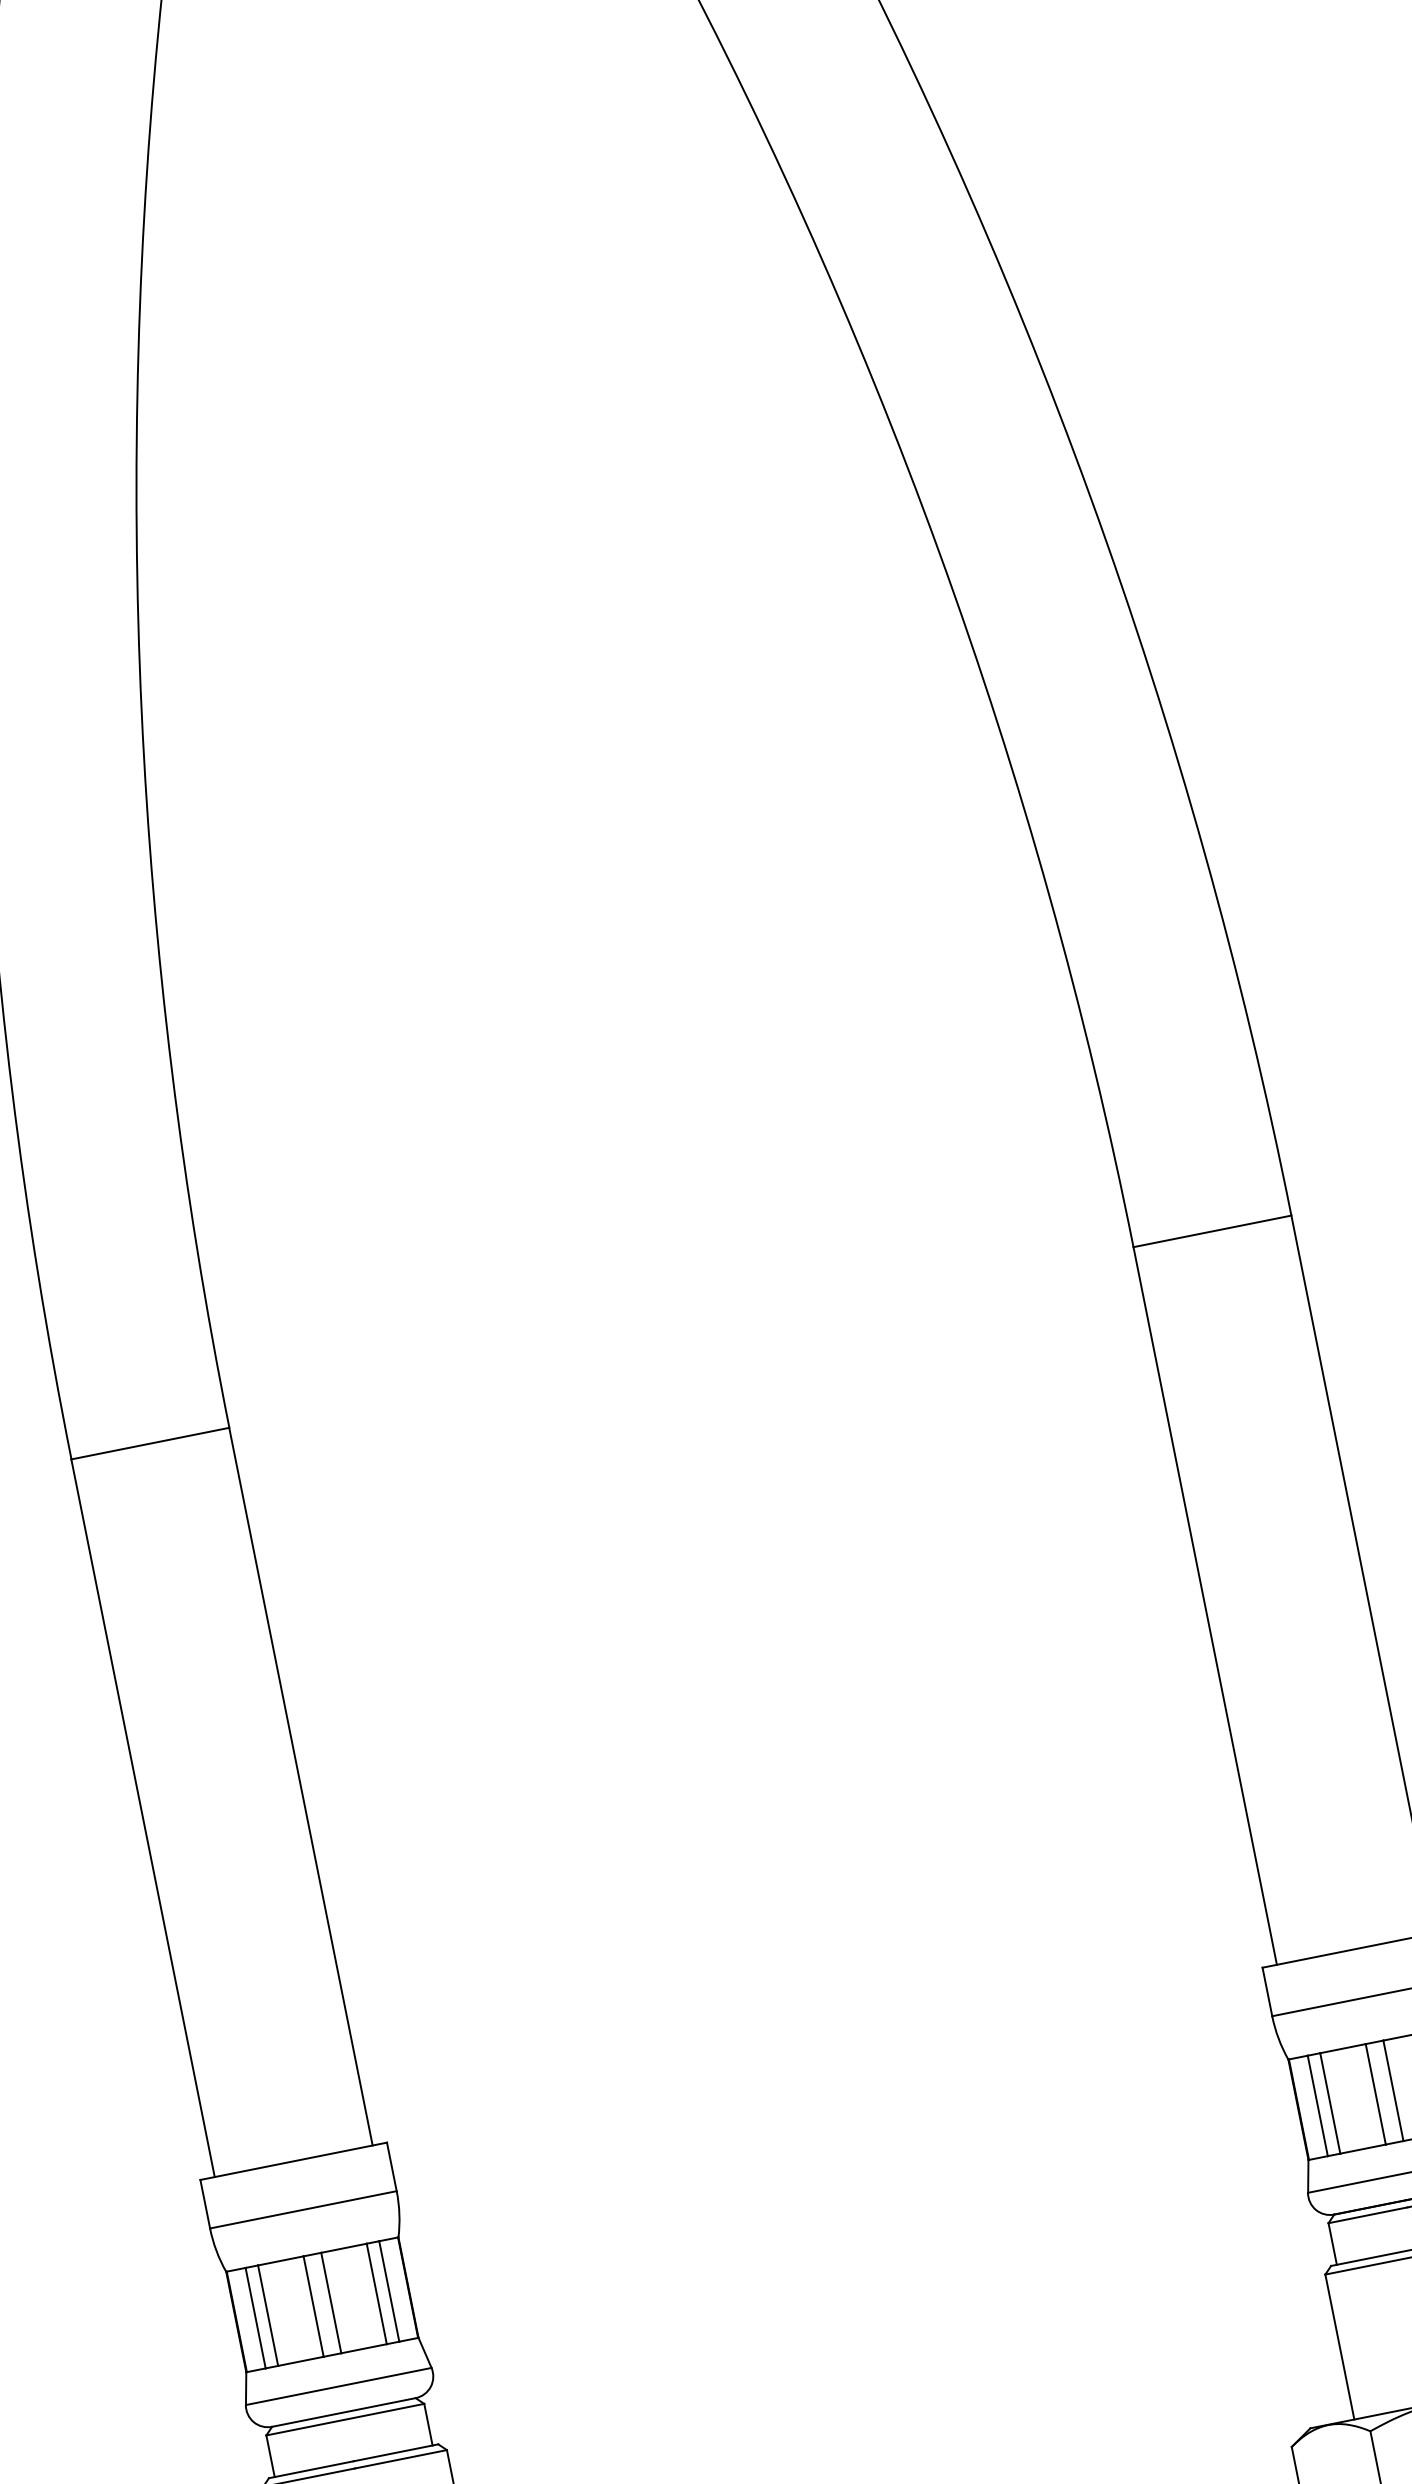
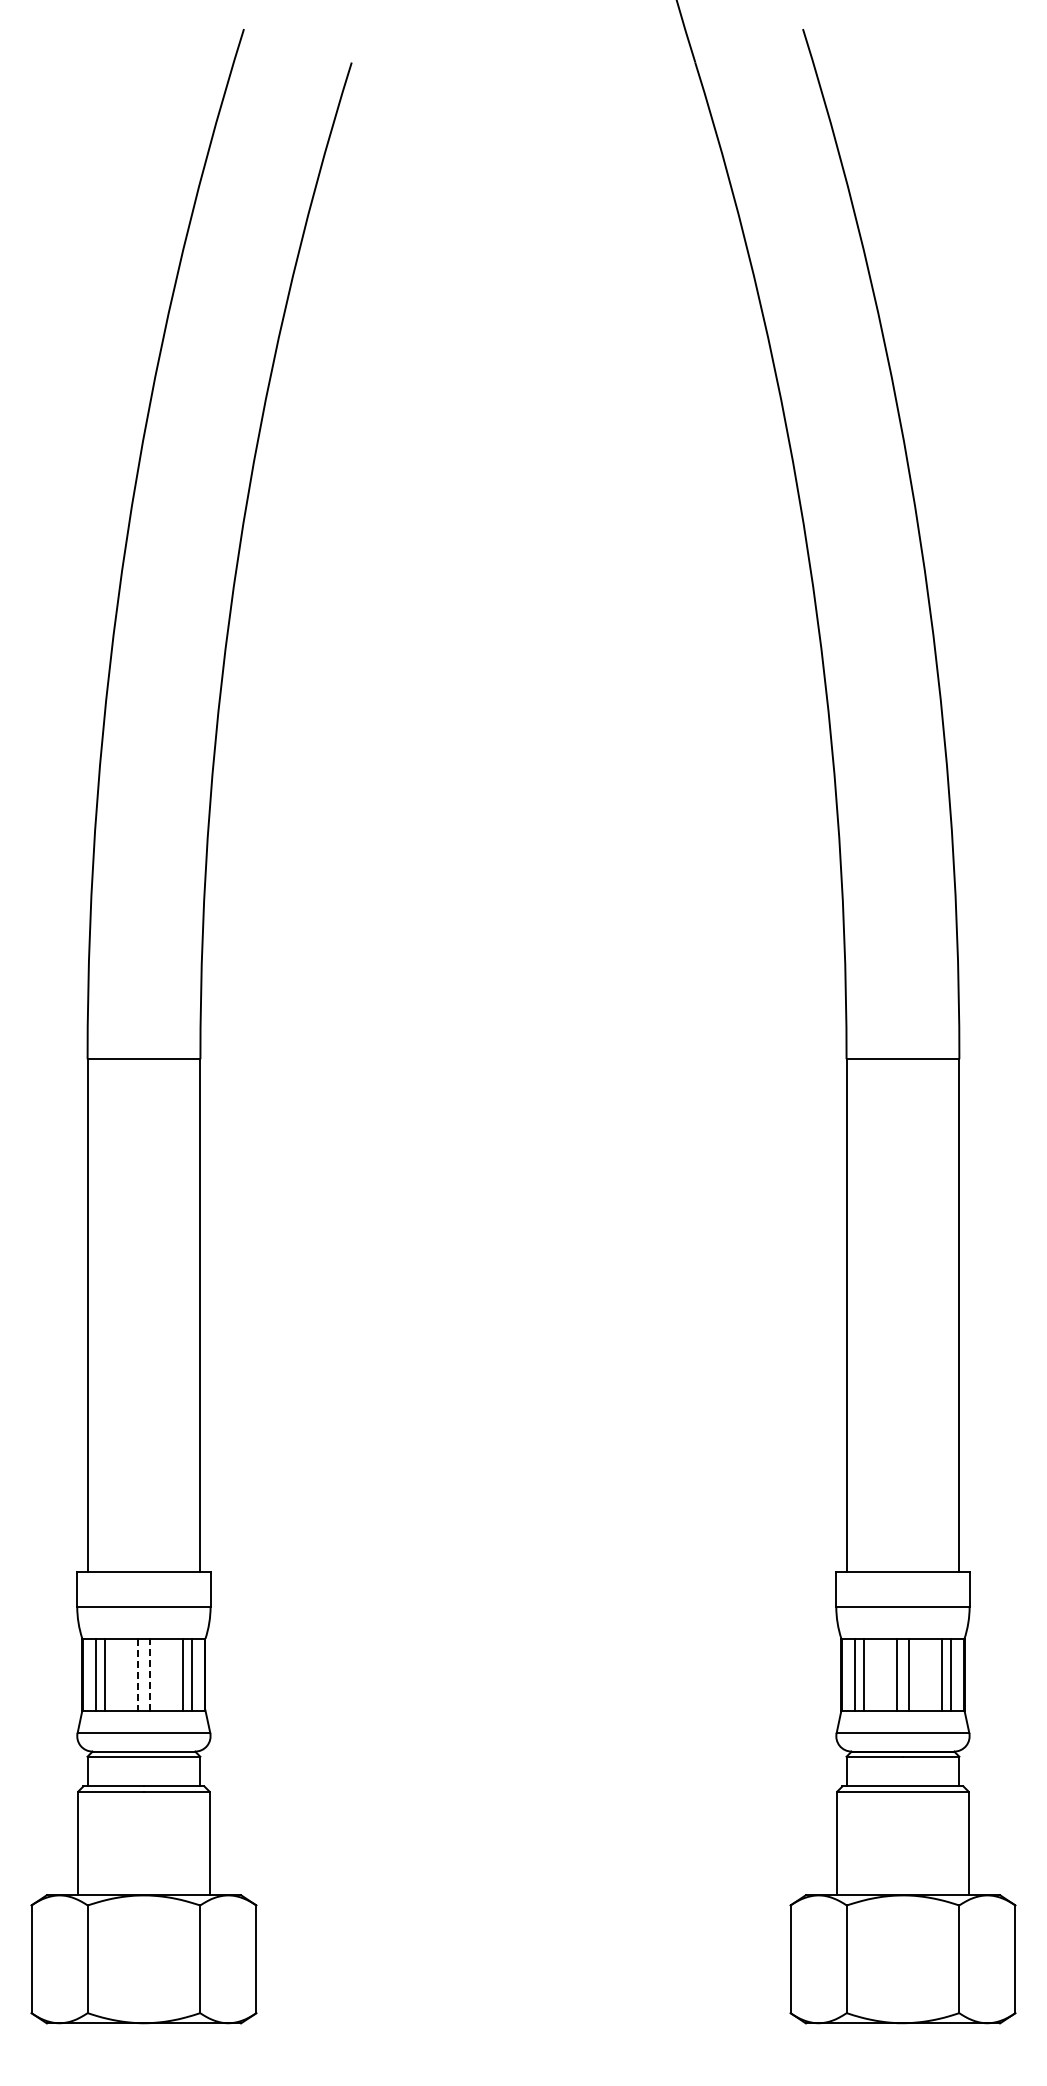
line: (331, 2302) -> (150, 1674), solid -> dashed
line: (313, 2306) -> (137, 1674), solid -> dashed

